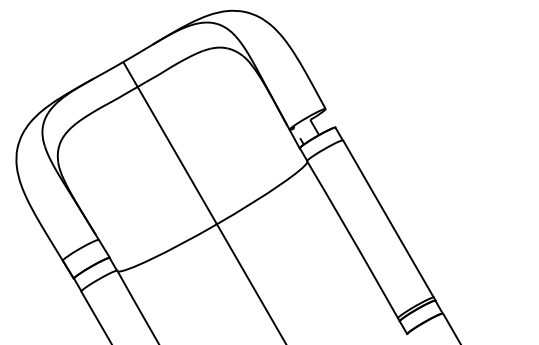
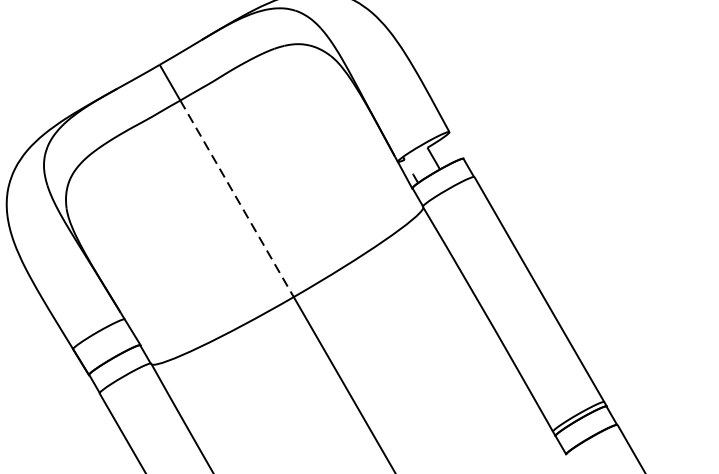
line: (177, 156) -> (237, 200), solid -> dashed

